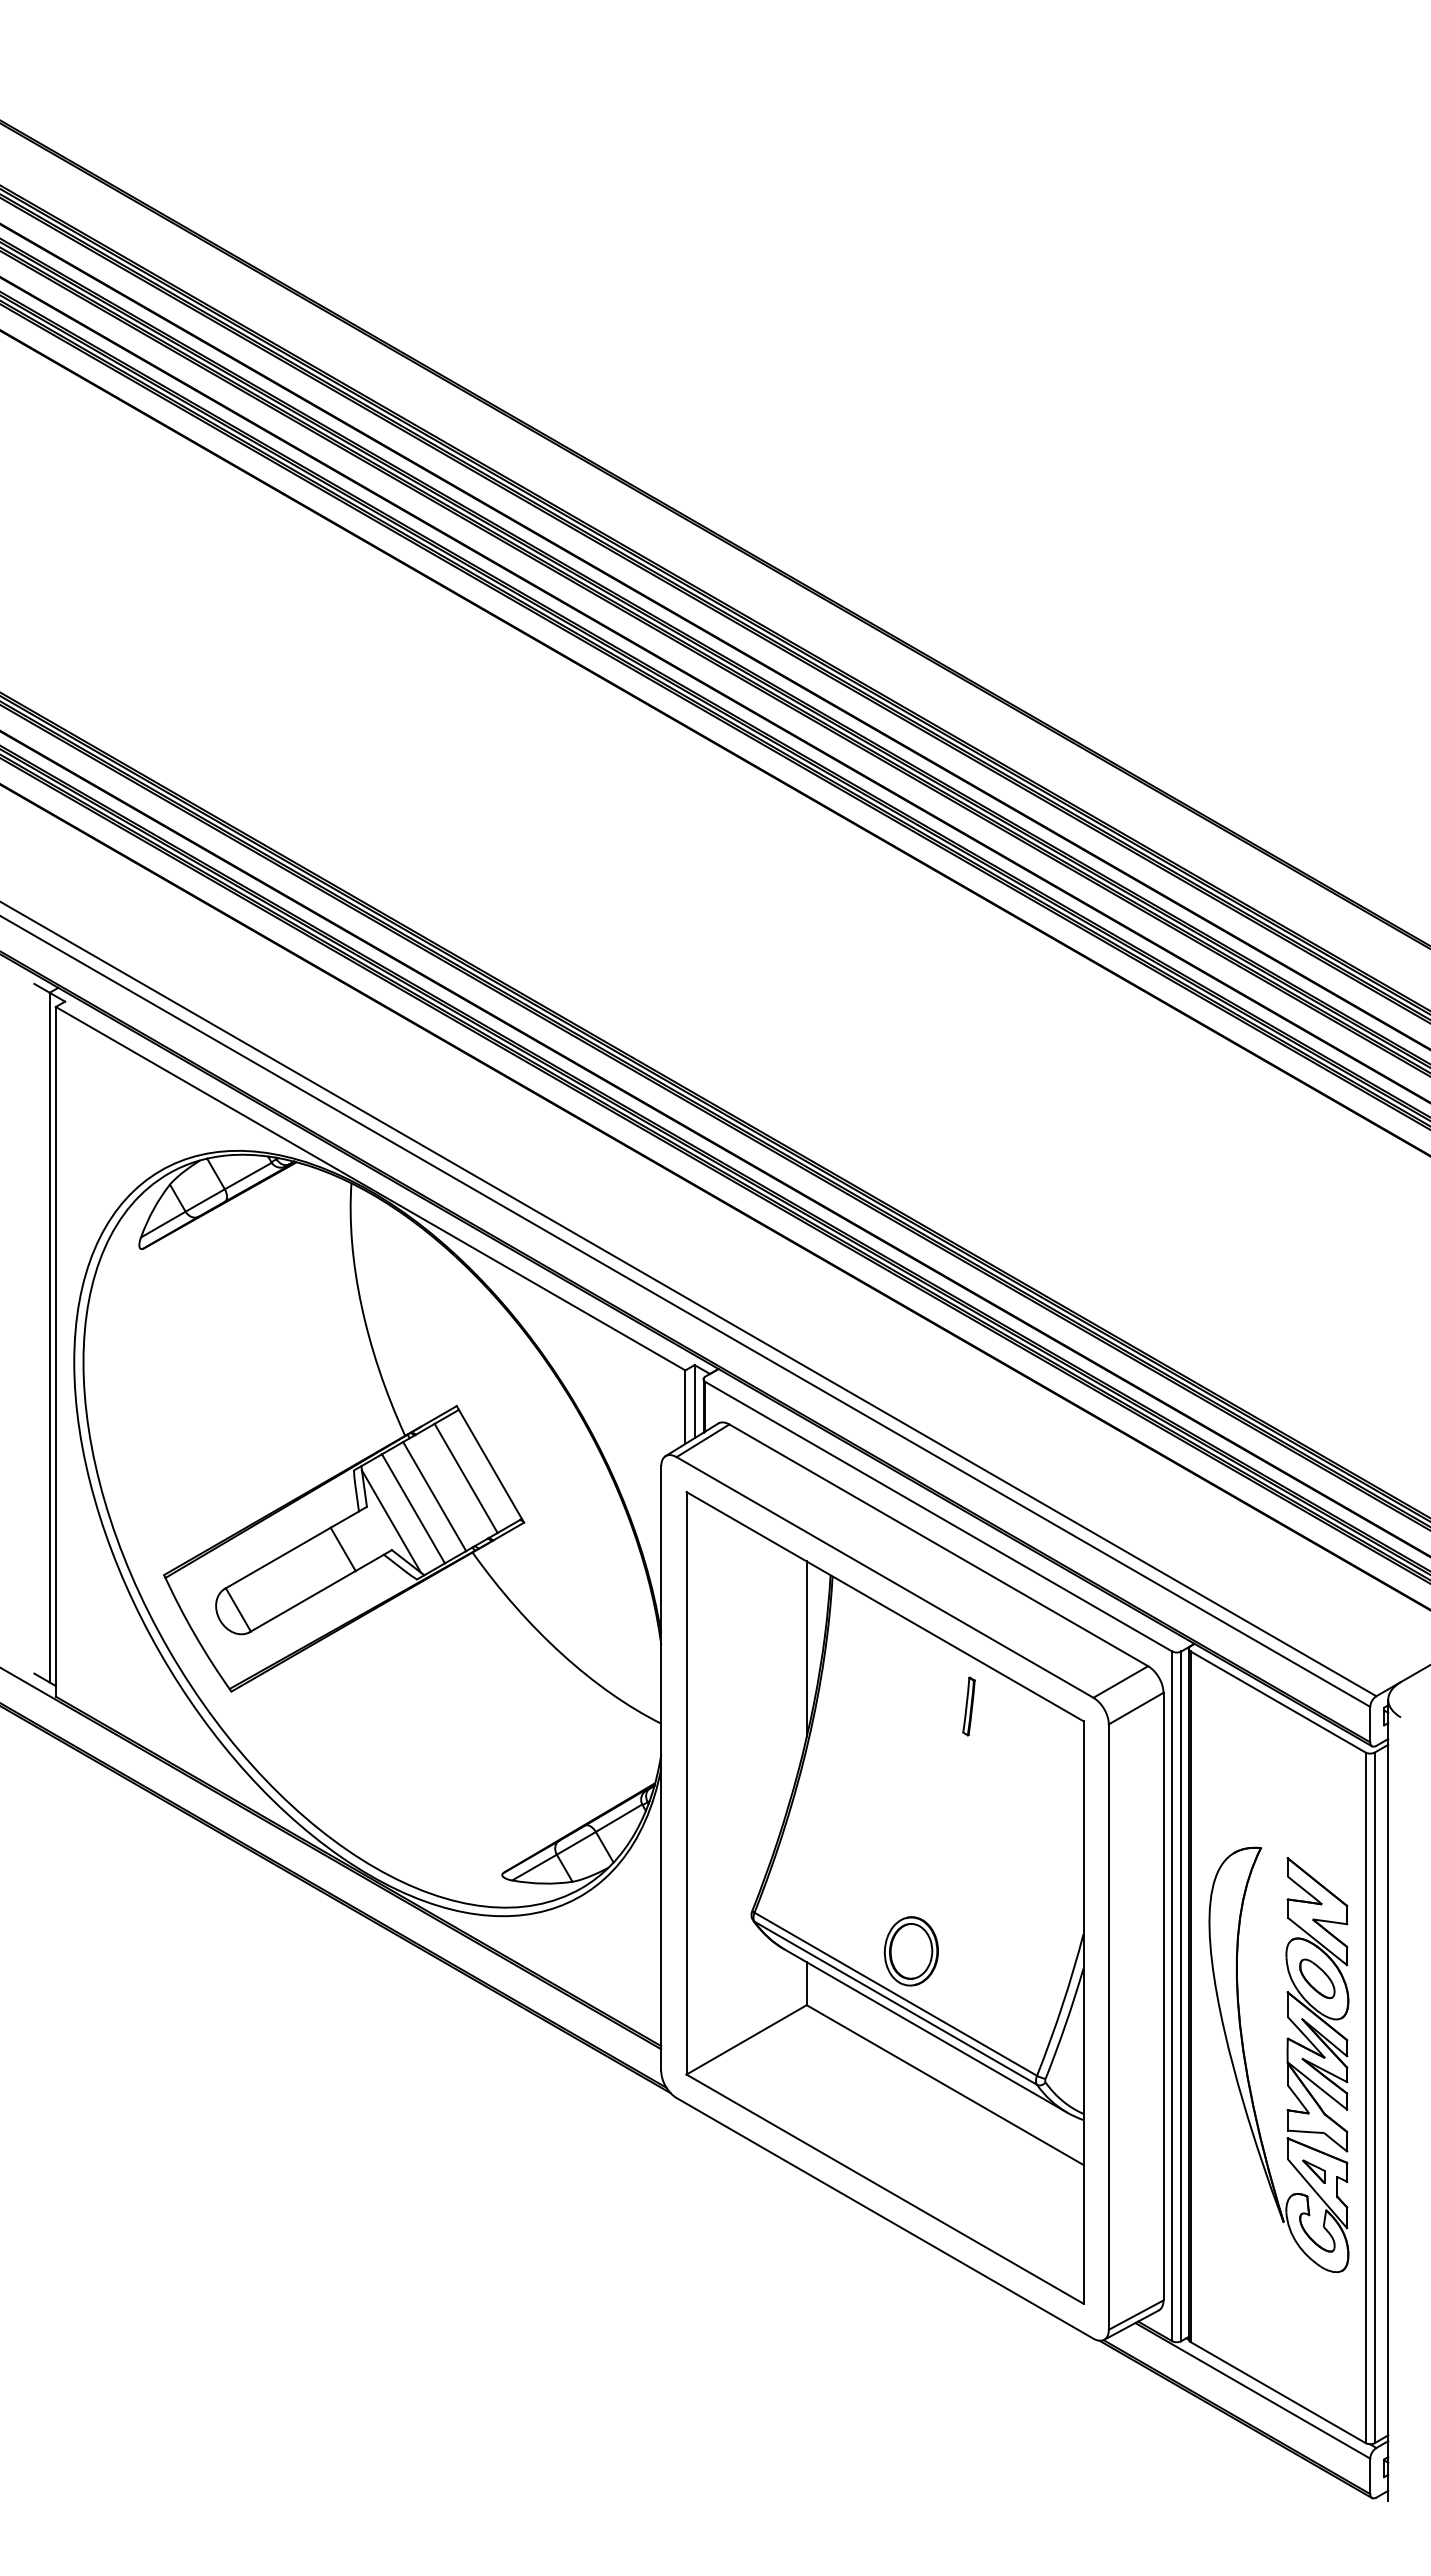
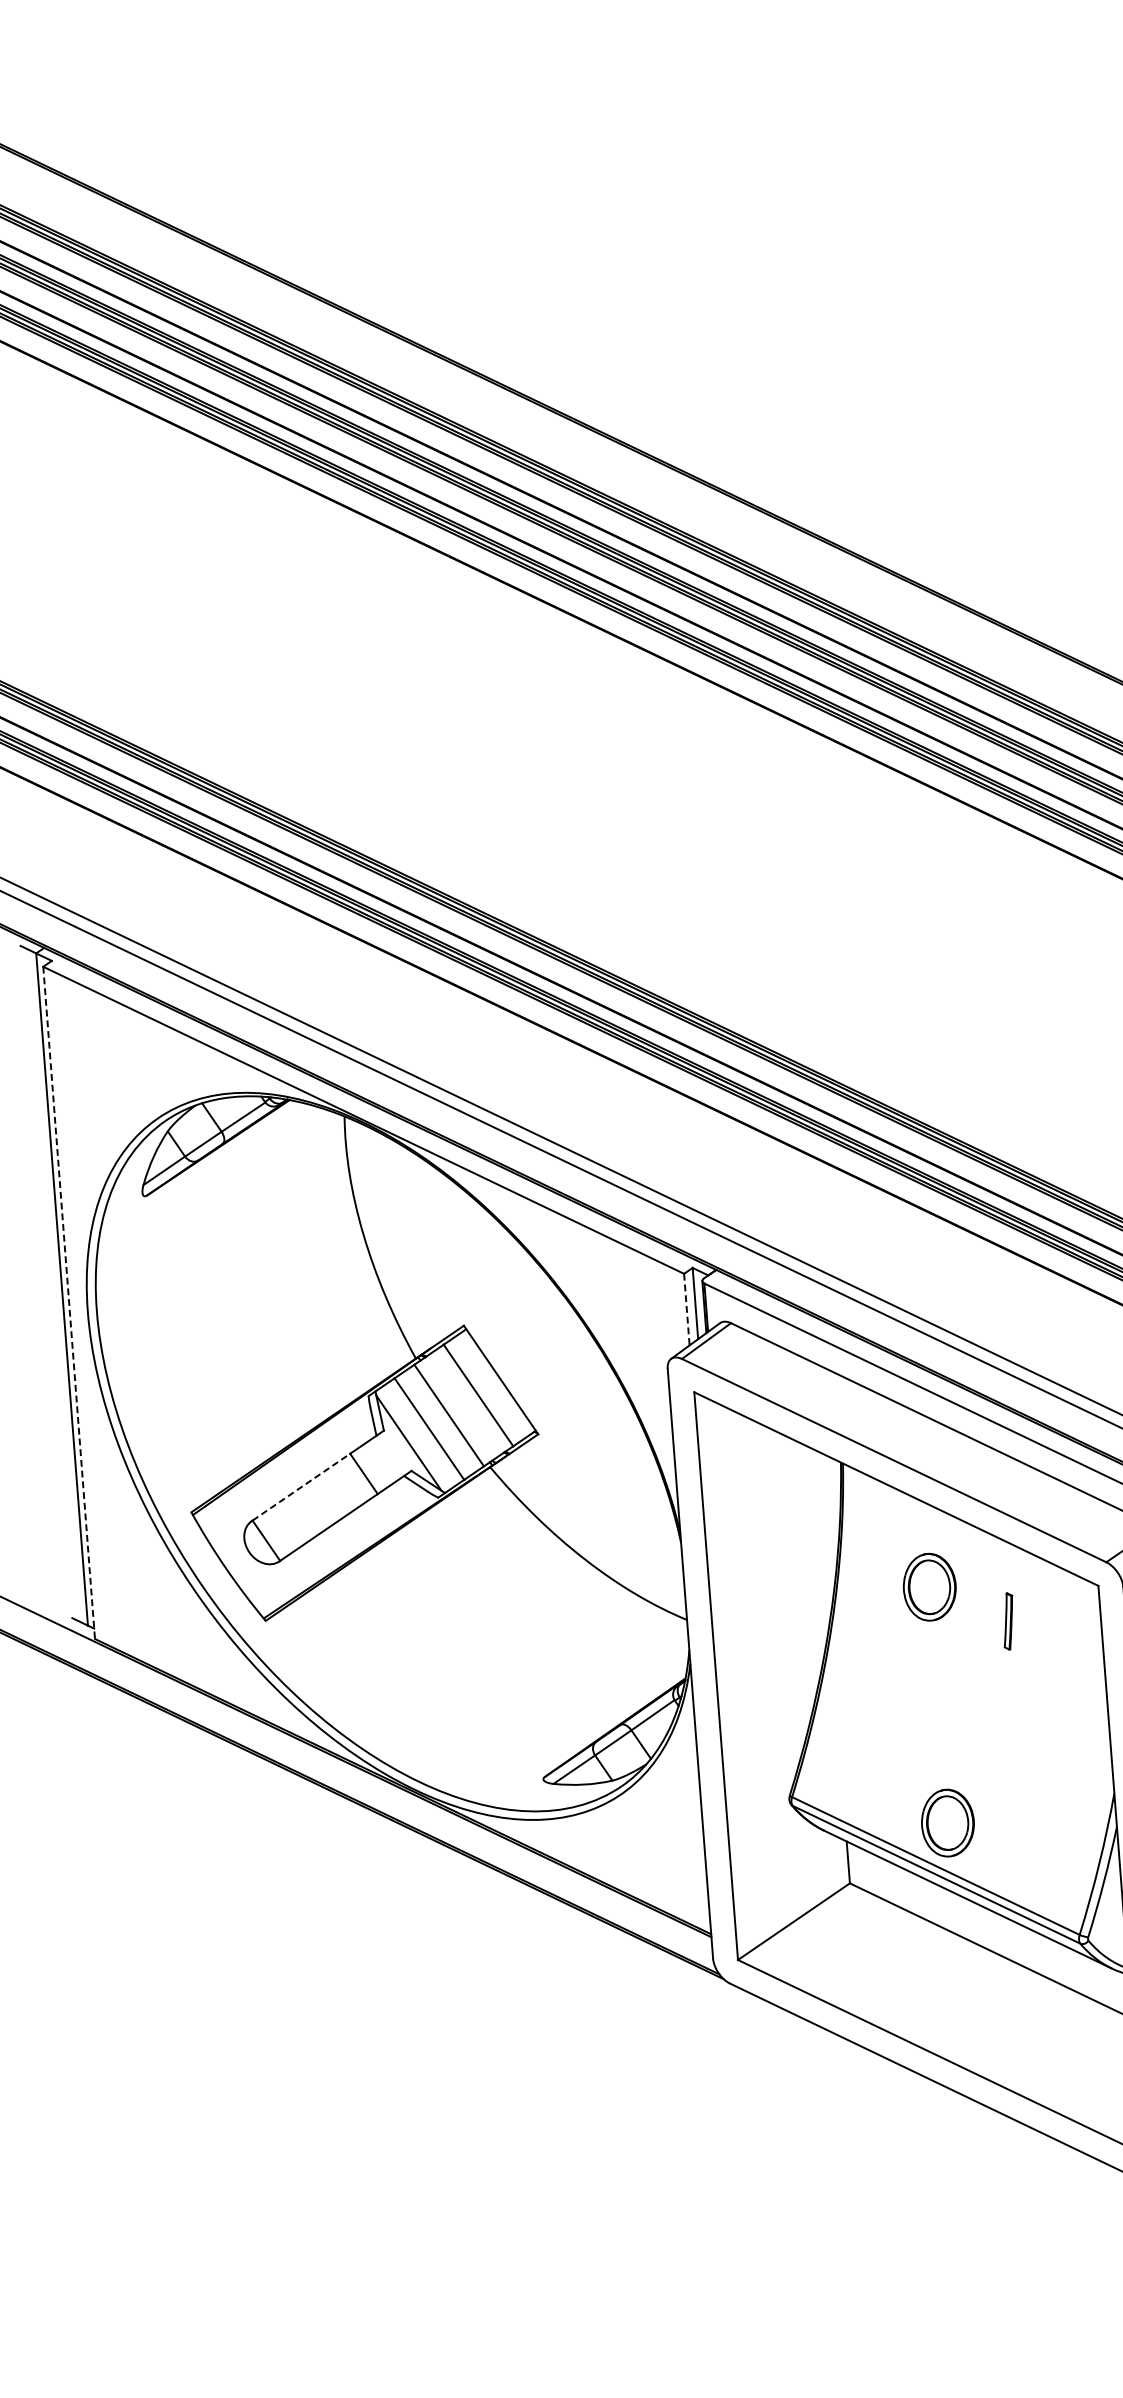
line: (55, 1351) -> (68, 1302), solid -> dashed
line: (685, 1407) -> (686, 1309), solid -> dashed
line: (278, 1558) -> (301, 1487), solid -> dashed
line: (806, 1649) -> (823, 1536), removed
part: (968, 1706) -> (1007, 1621), moved
part: (910, 1709) -> (928, 1587), added

